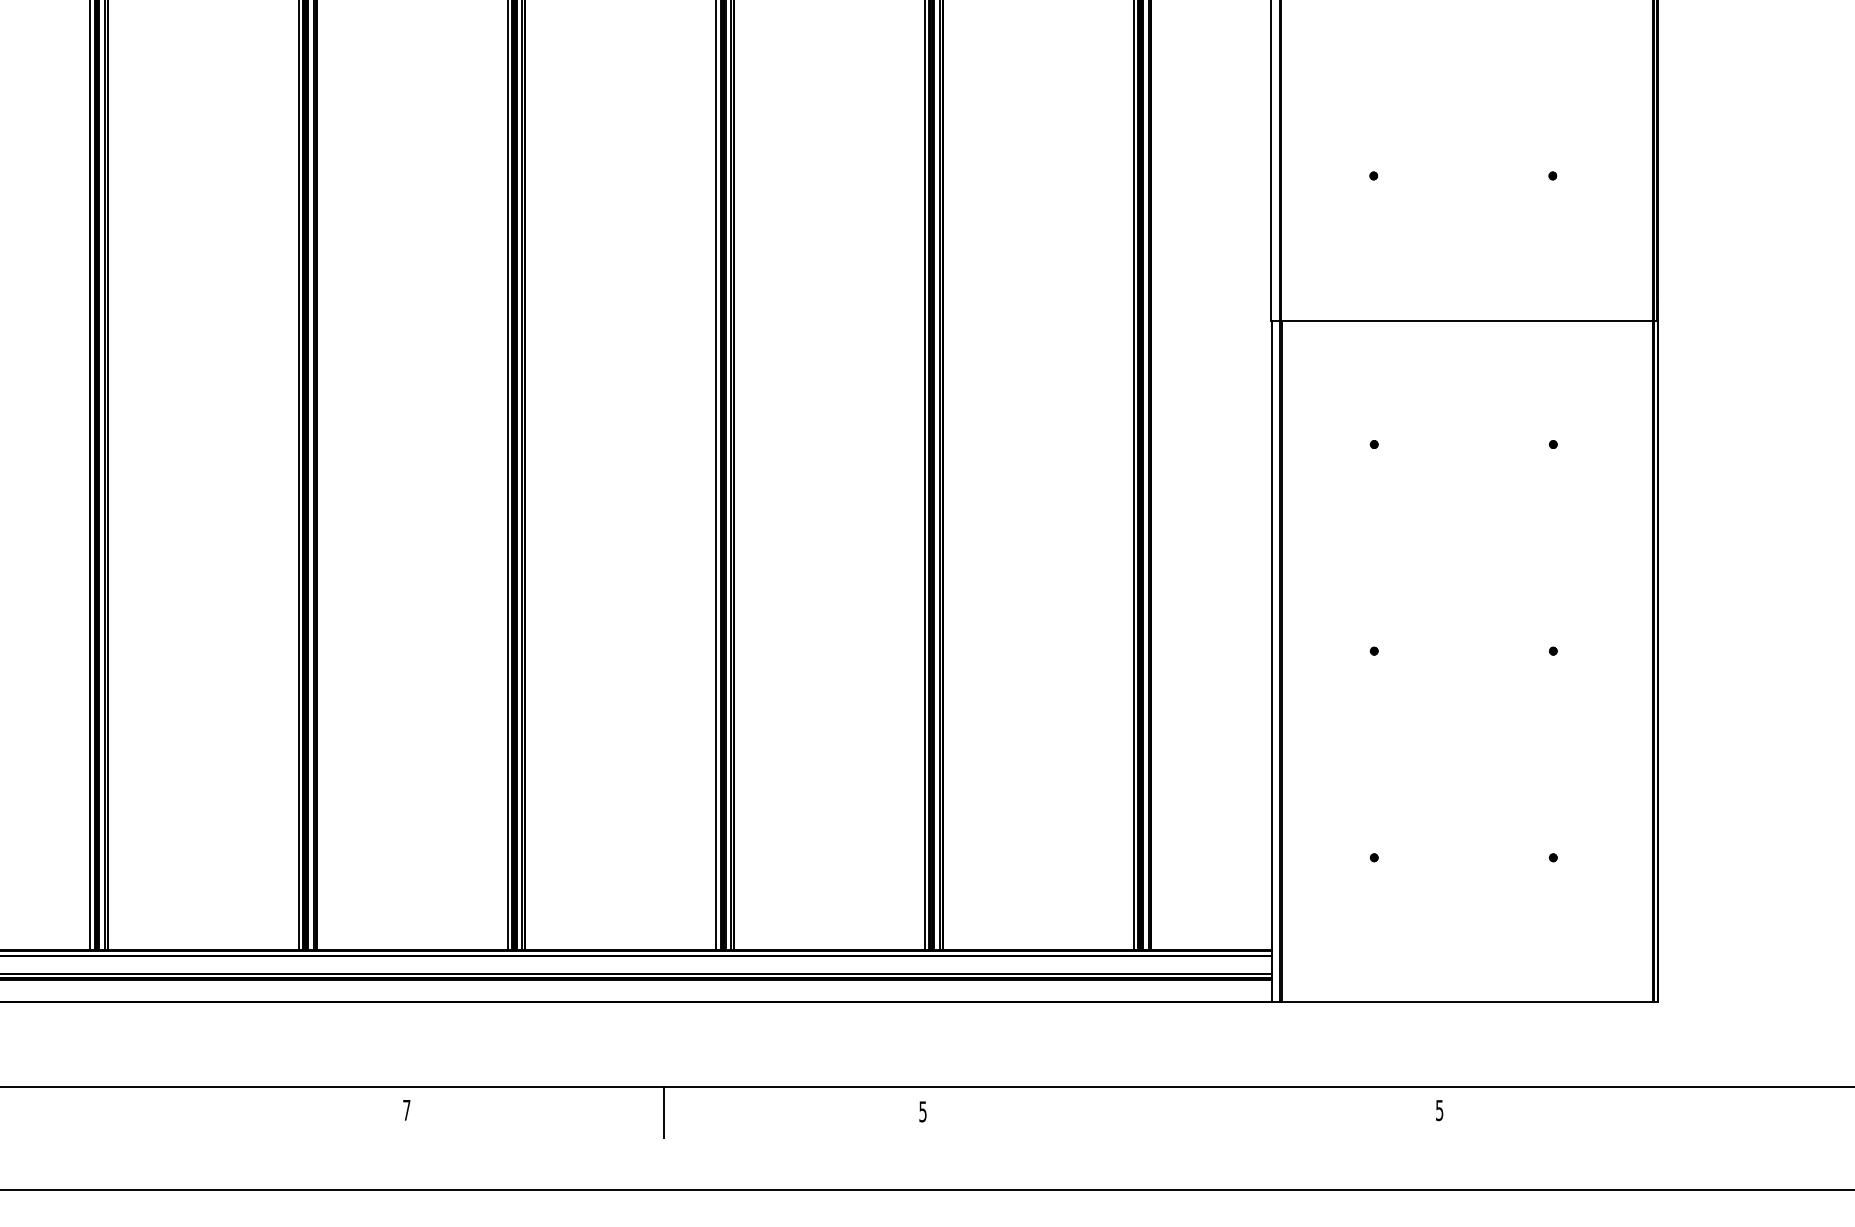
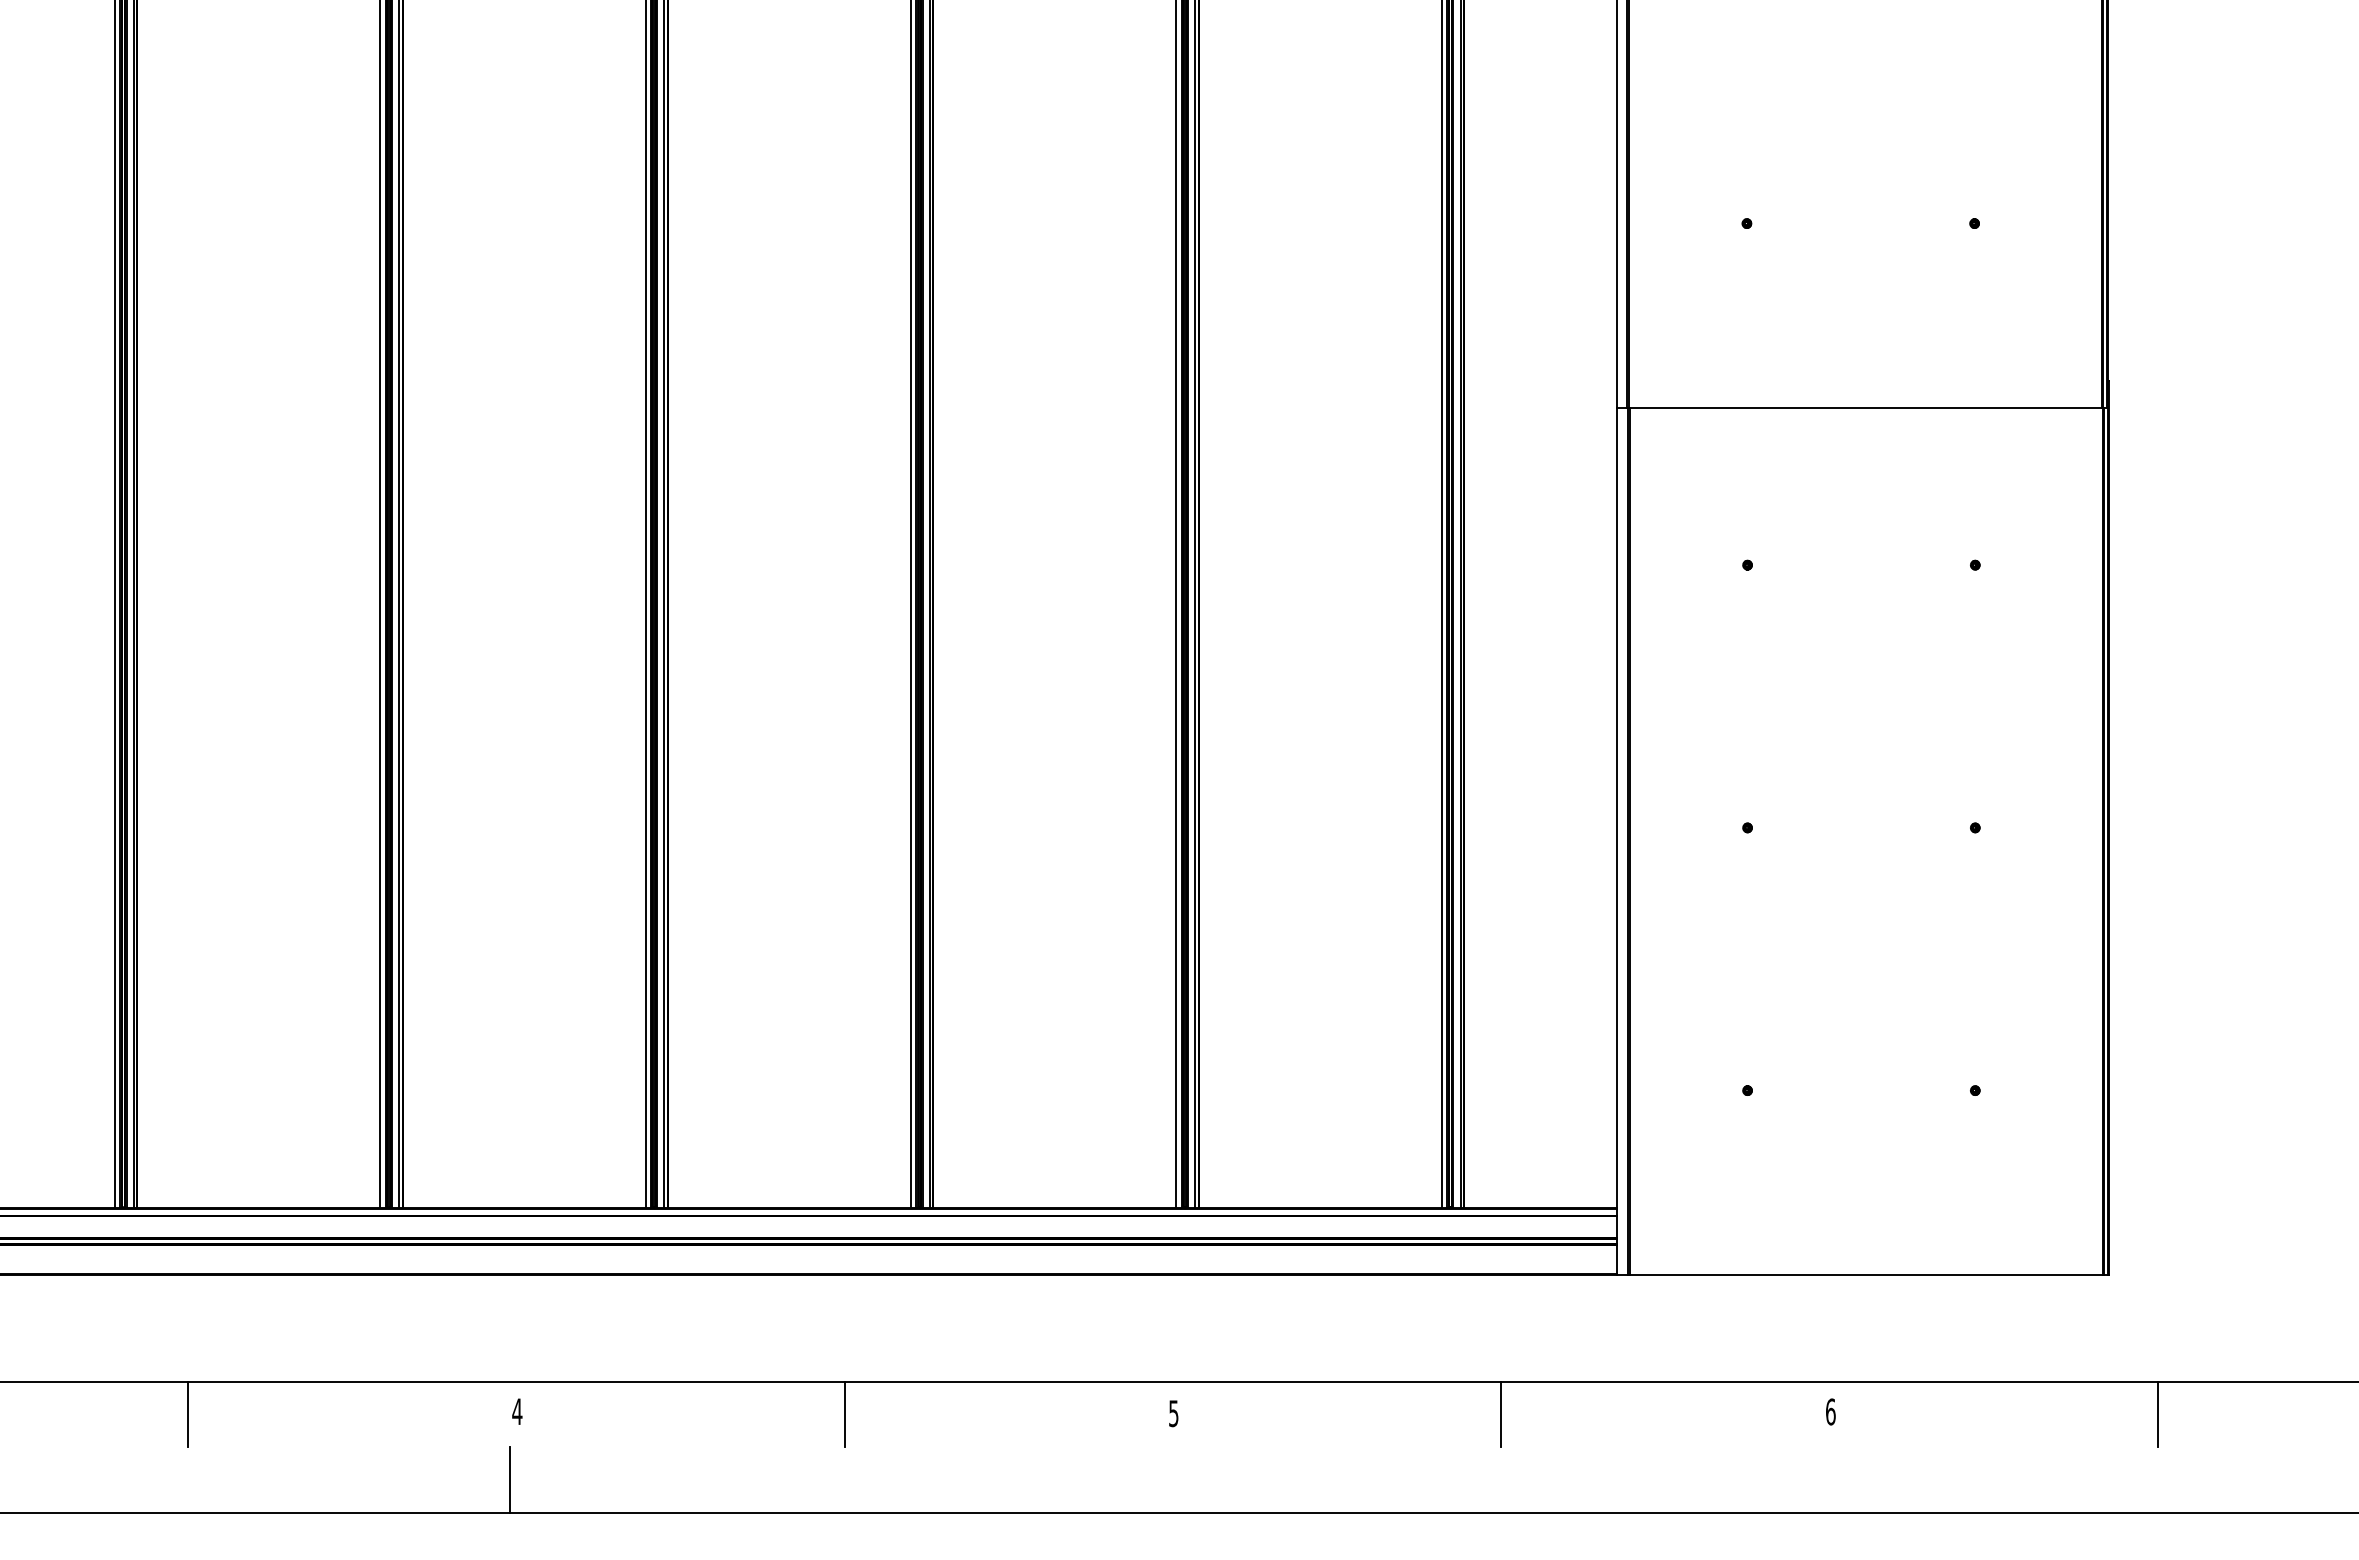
text: (406, 1110) -> (517, 1411), 7 -> 4
text: (1439, 1110) -> (1830, 1411), 5 -> 6
line: (147, 1112) -> (187, 1414), added
line: (1180, 1112) -> (1501, 1414), added
line: (1697, 1112) -> (2158, 1414), added
line: (400, 1164) -> (509, 1480), added

